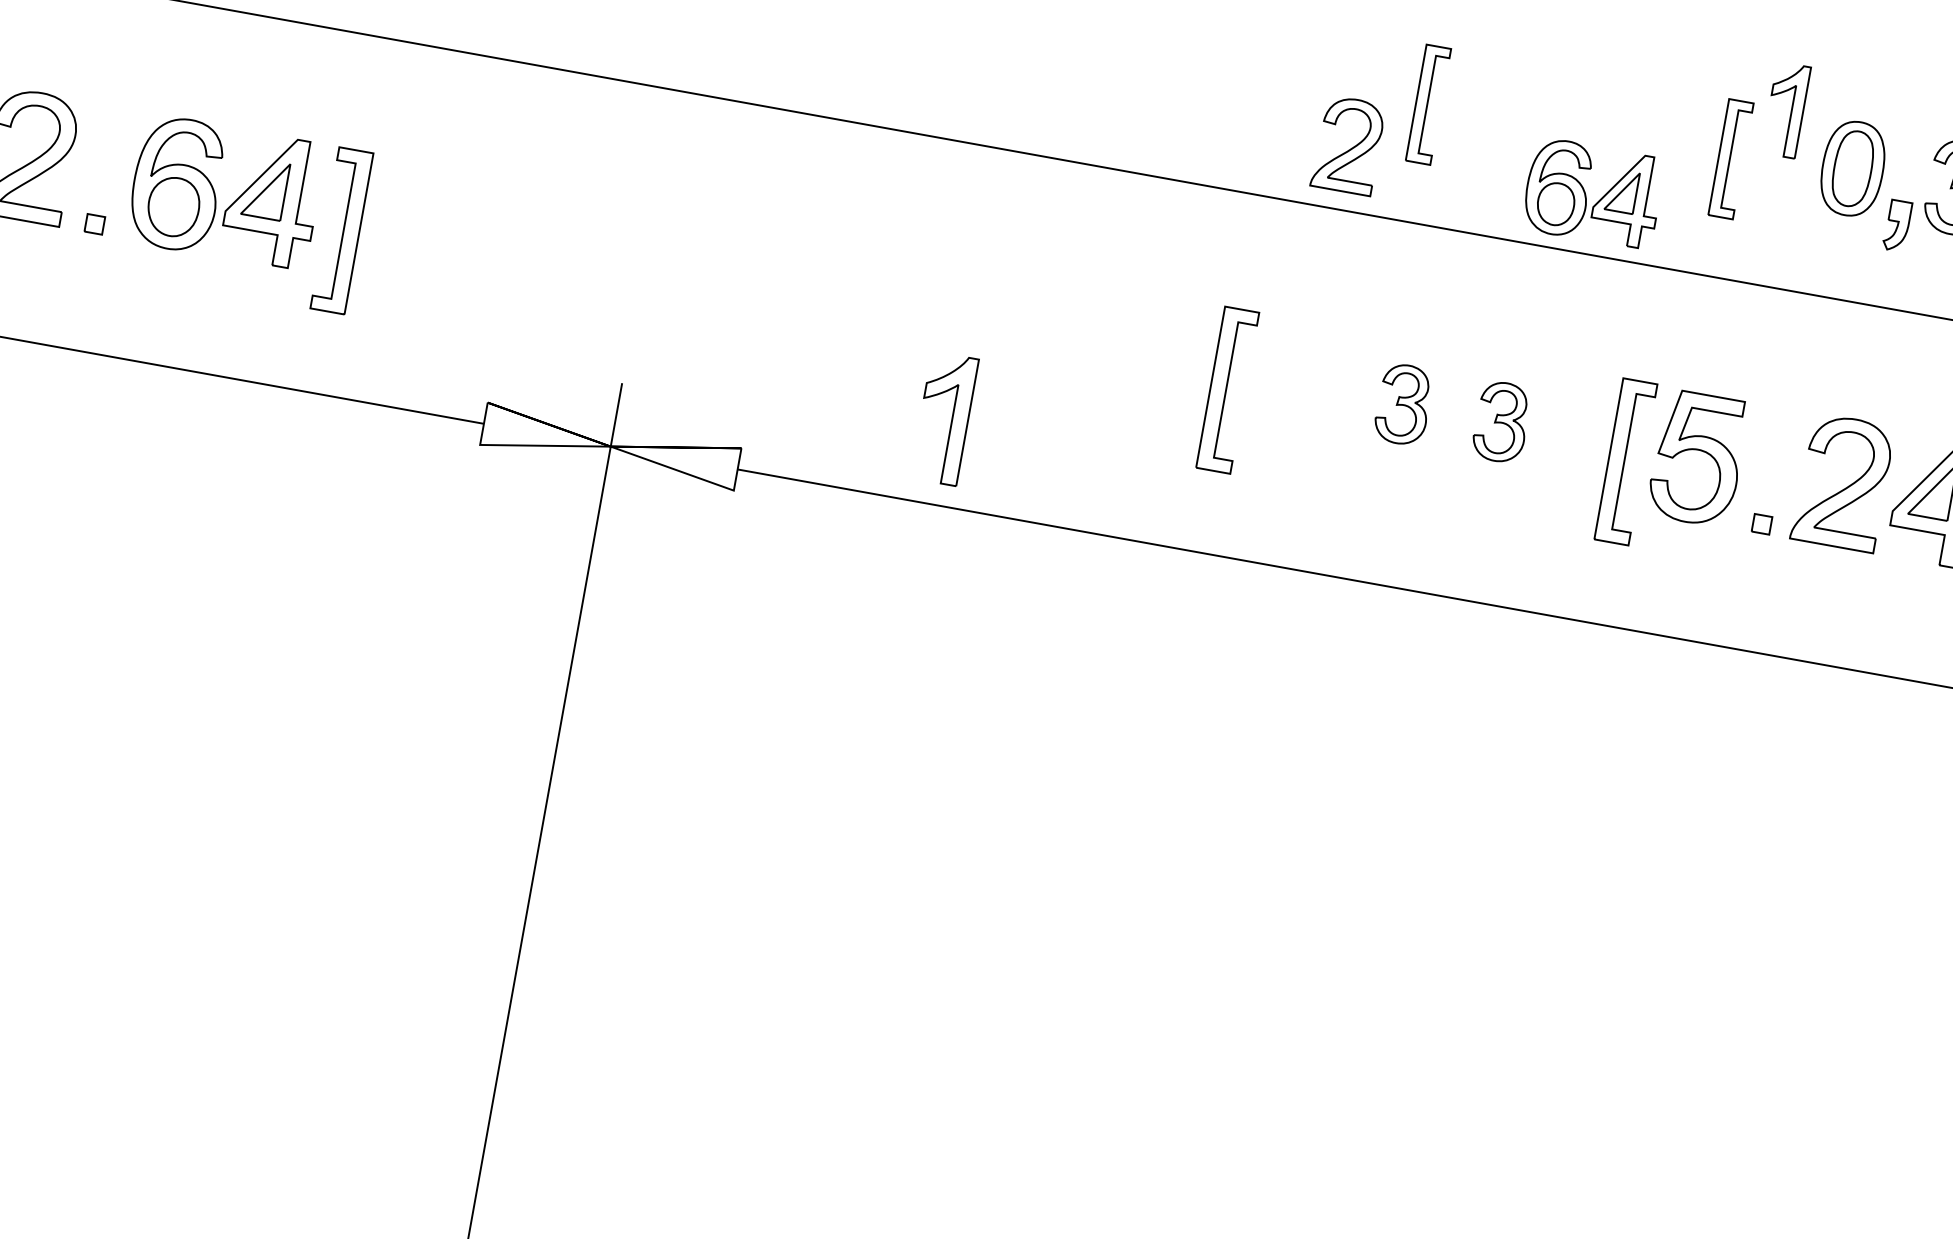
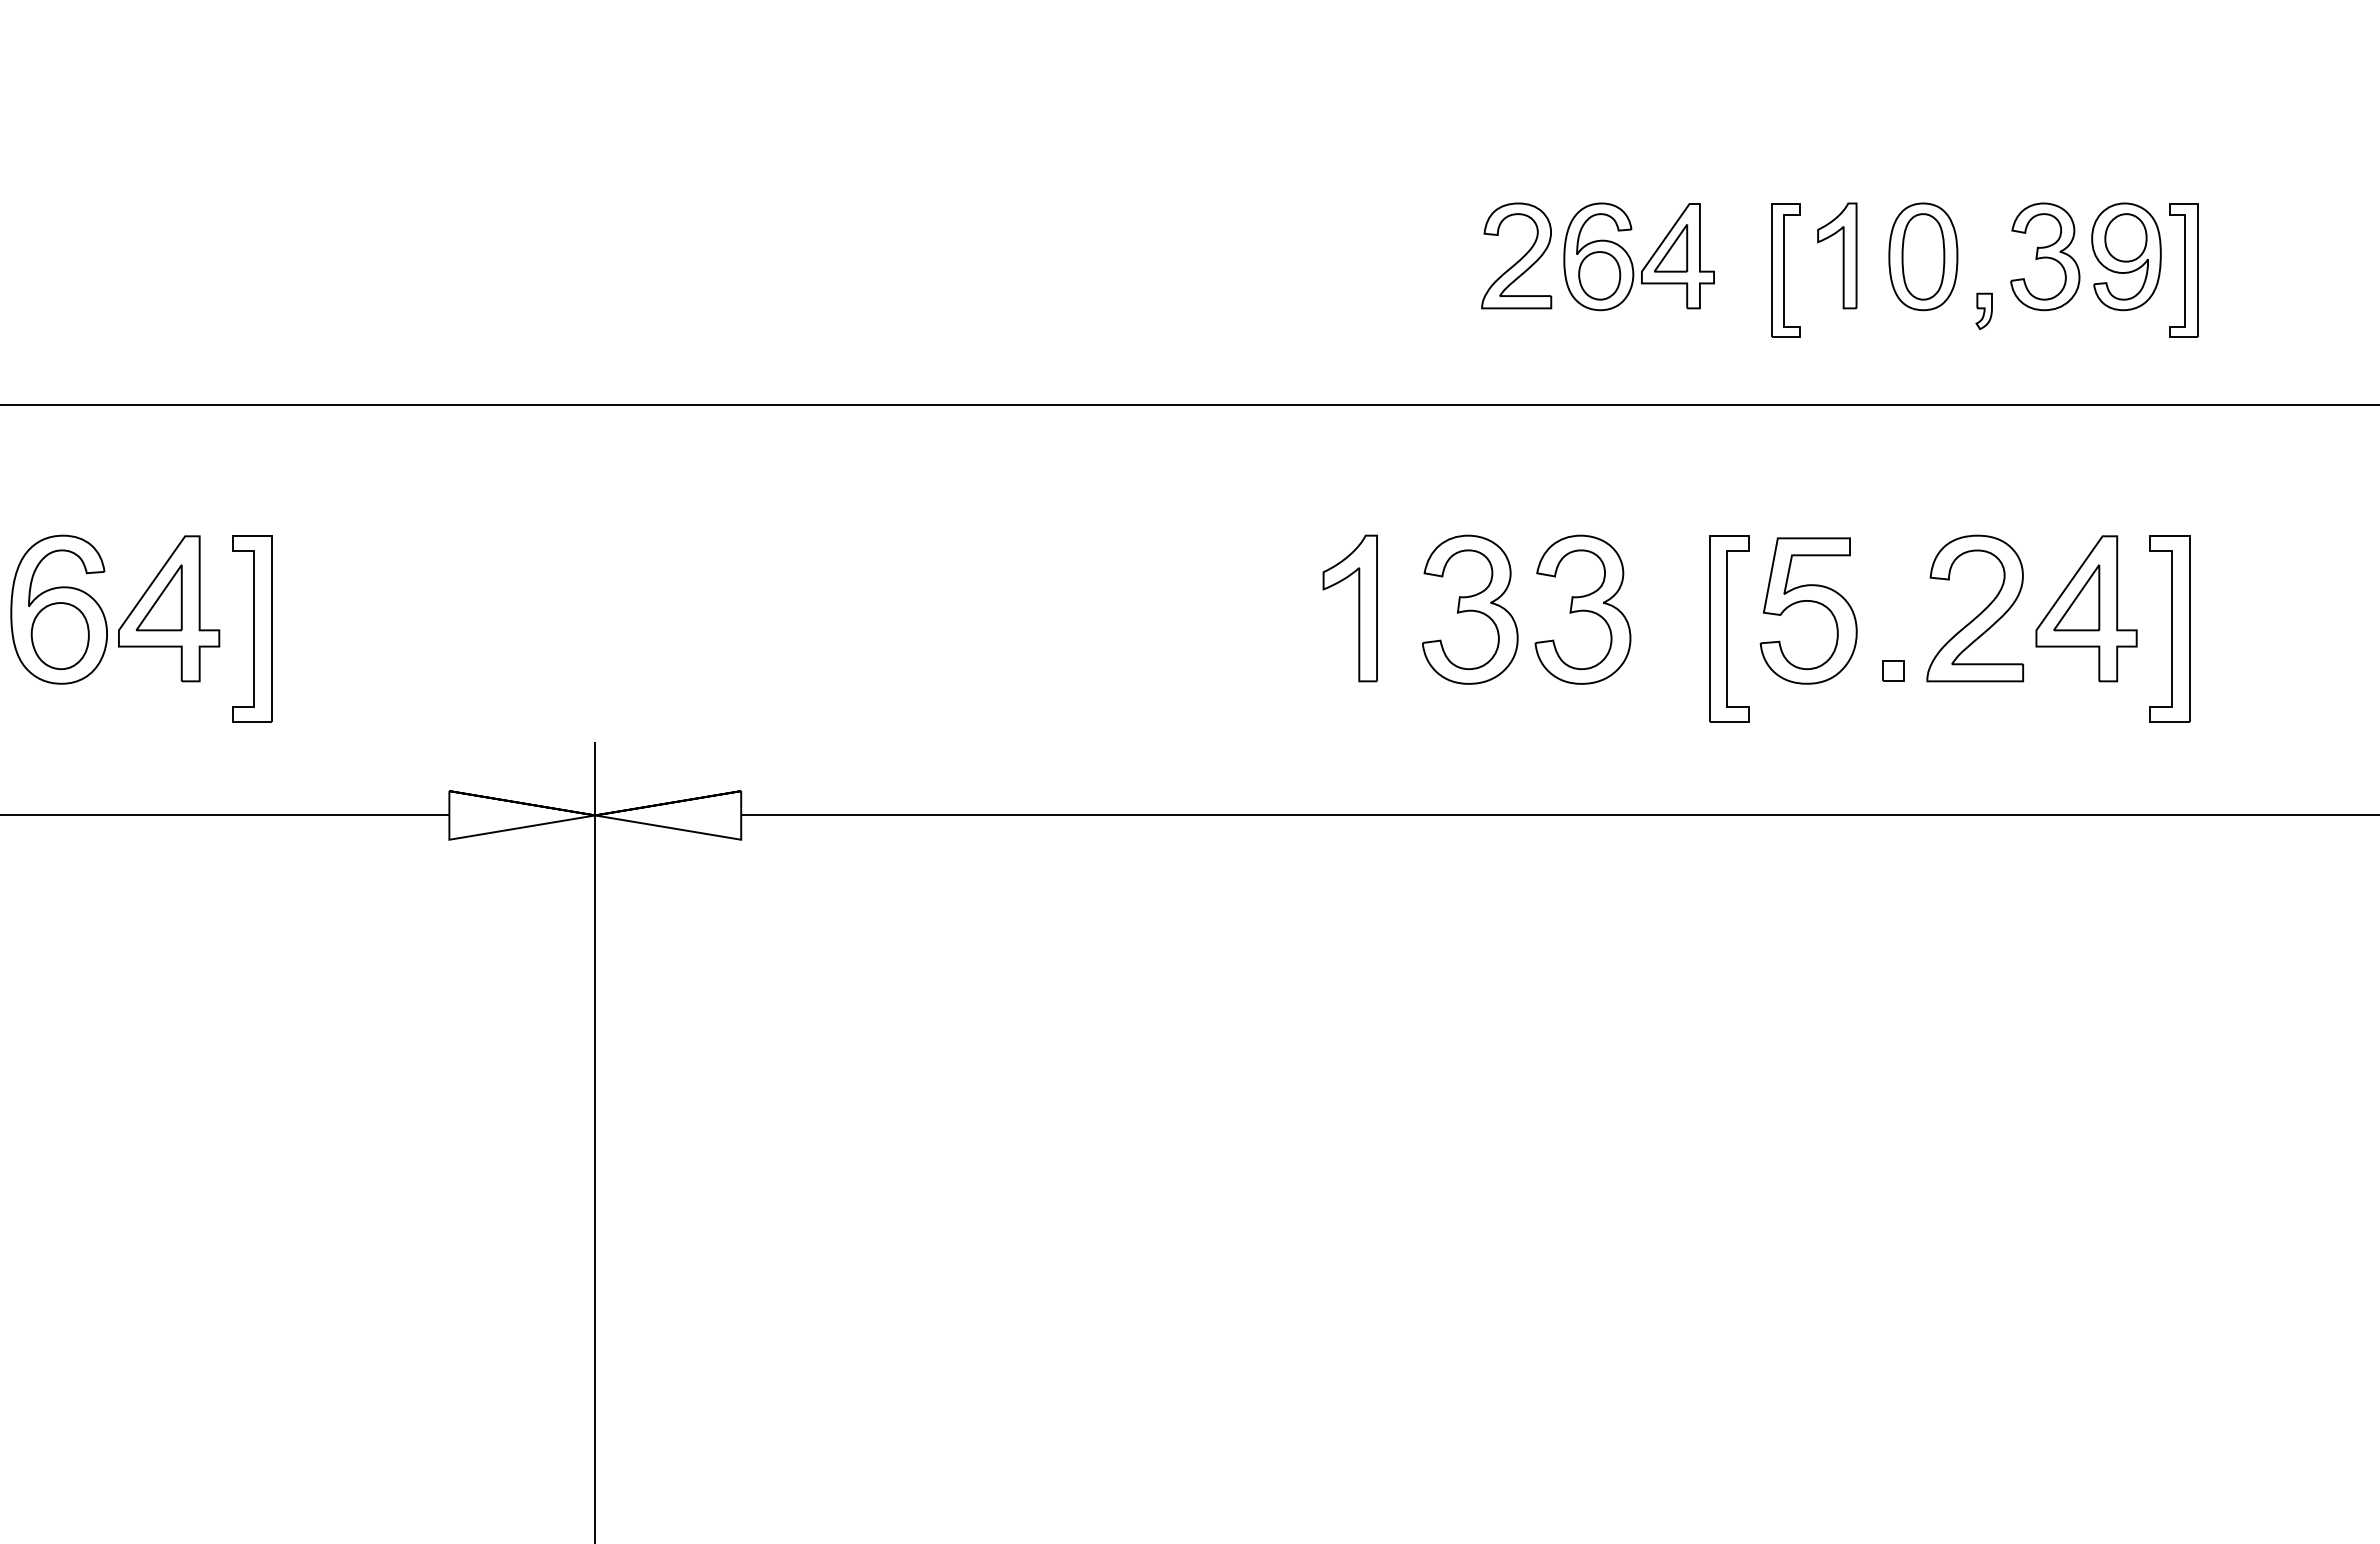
part: (1428, 104) -> (1437, 270), removed
part: (1786, 109) -> (1837, 255), moved
part: (1348, 144) -> (1516, 255), moved
part: (1586, 194) -> (1631, 259), moved
part: (1896, 224) -> (1983, 310), size x0.62
part: (1227, 389) -> (1271, 628), removed
part: (1403, 404) -> (1469, 609), size x1.67
part: (951, 420) -> (1358, 608), moved
part: (1501, 422) -> (1582, 609), size x1.67

